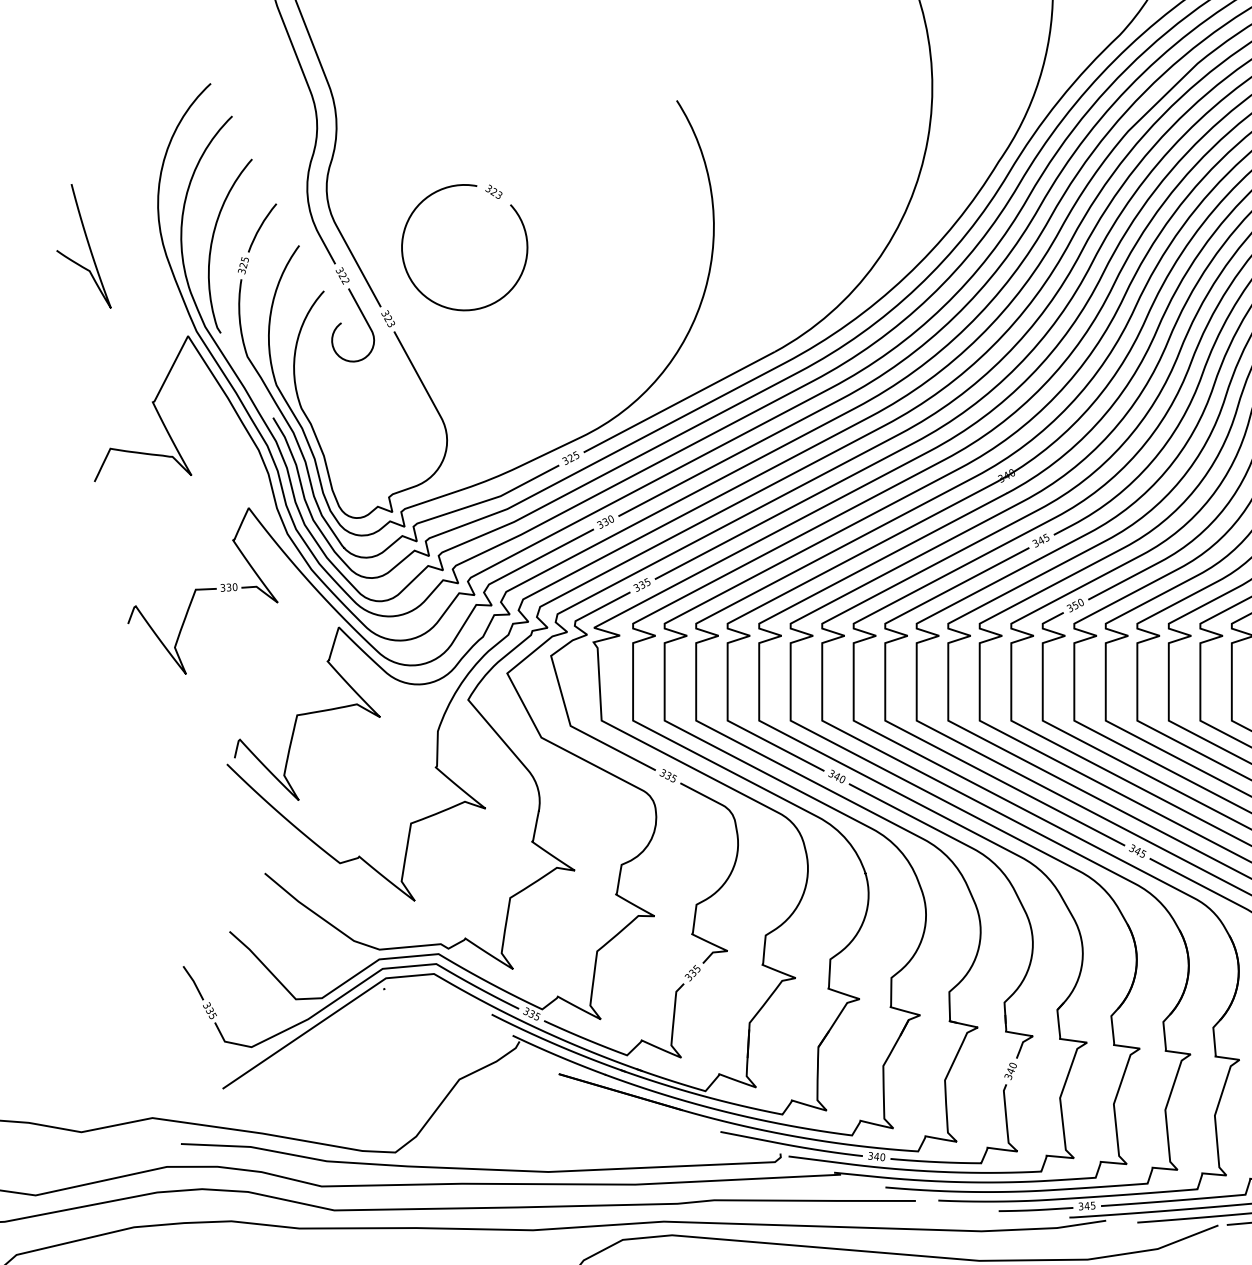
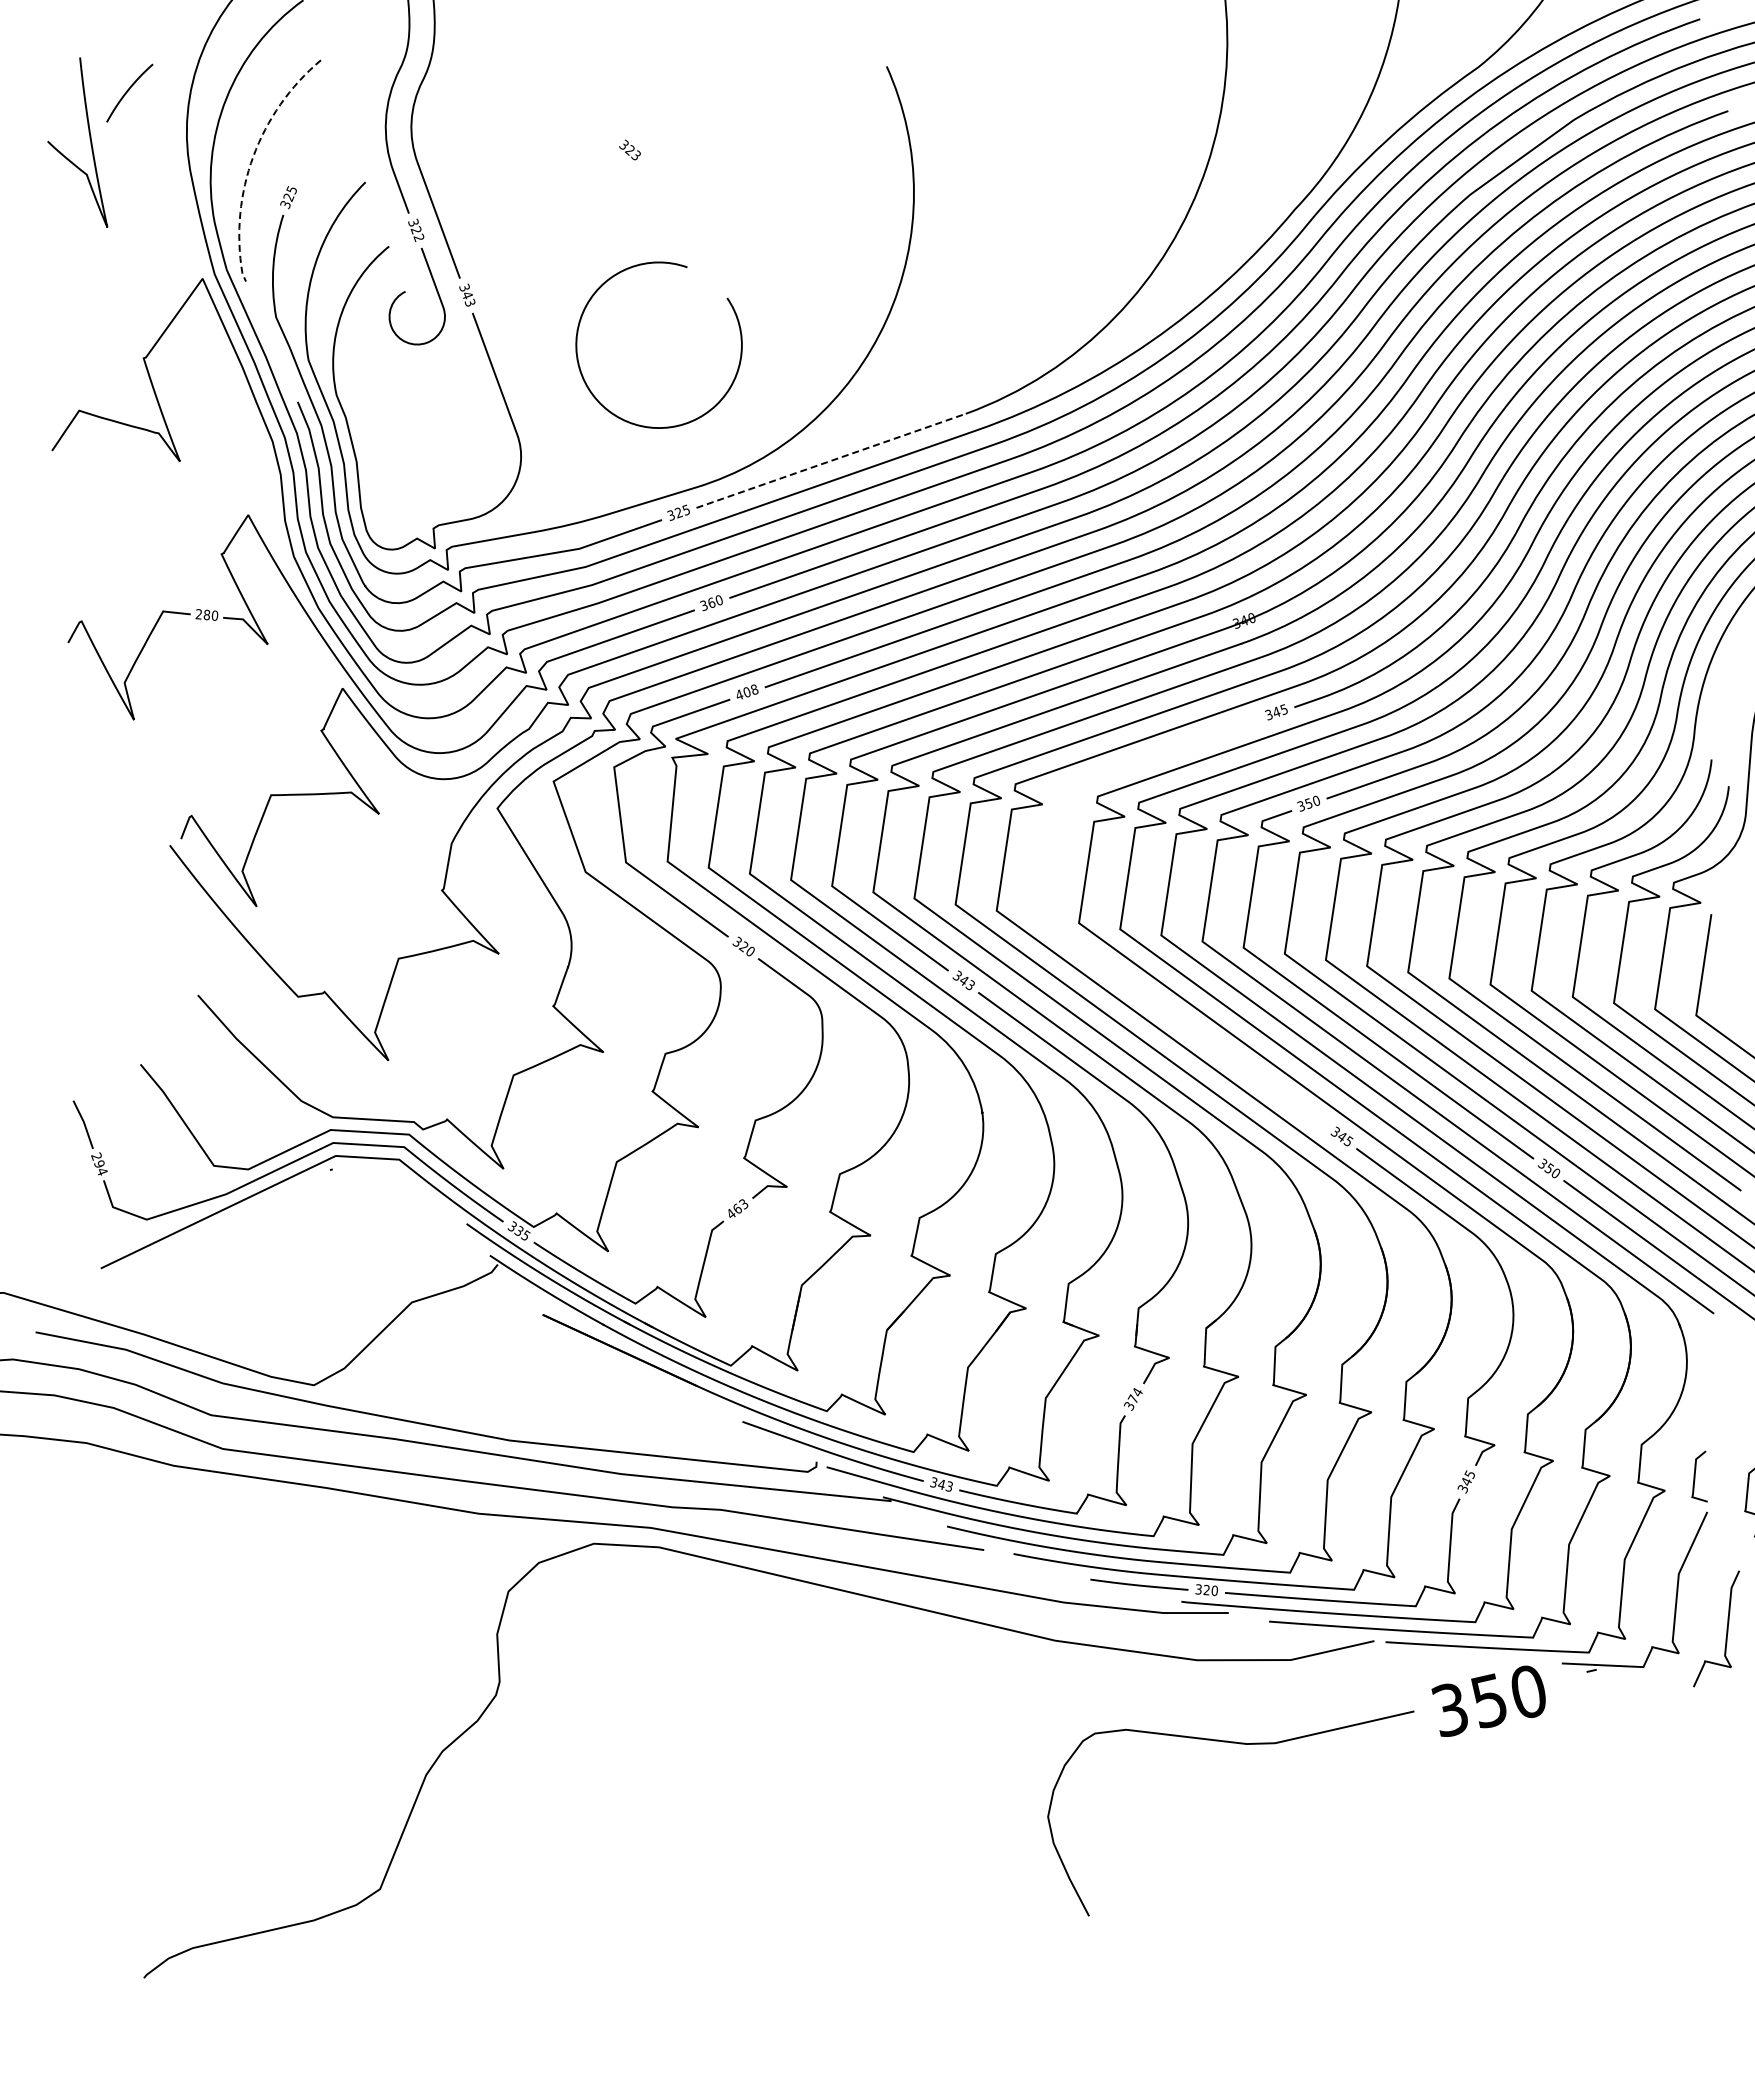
curve: (422, 202) -> (612, 278), moved
curve: (261, 226) -> (128, 91), moved
line: (211, 242) -> (251, 161), solid -> dashed
text: (387, 319) -> (466, 295), 323 -> 343
line: (679, 401) -> (831, 460), solid -> dashed
text: (605, 521) -> (711, 602), 330 -> 360
text: (641, 585) -> (746, 692), 335 -> 408
text: (226, 587) -> (203, 614), 330 -> 280
curve: (968, 763) -> (1138, 988), removed
text: (671, 776) -> (747, 948), 335 -> 320
text: (841, 778) -> (969, 984), 340 -> 343
text: (692, 972) -> (737, 1208), 335 -> 463
text: (209, 1010) -> (99, 1163), 335 -> 294
text: (1011, 1068) -> (1134, 1395), 340 -> 374
text: (882, 1157) -> (948, 1486), 340 -> 343
text: (1089, 1205) -> (1210, 1589), 345 -> 320

